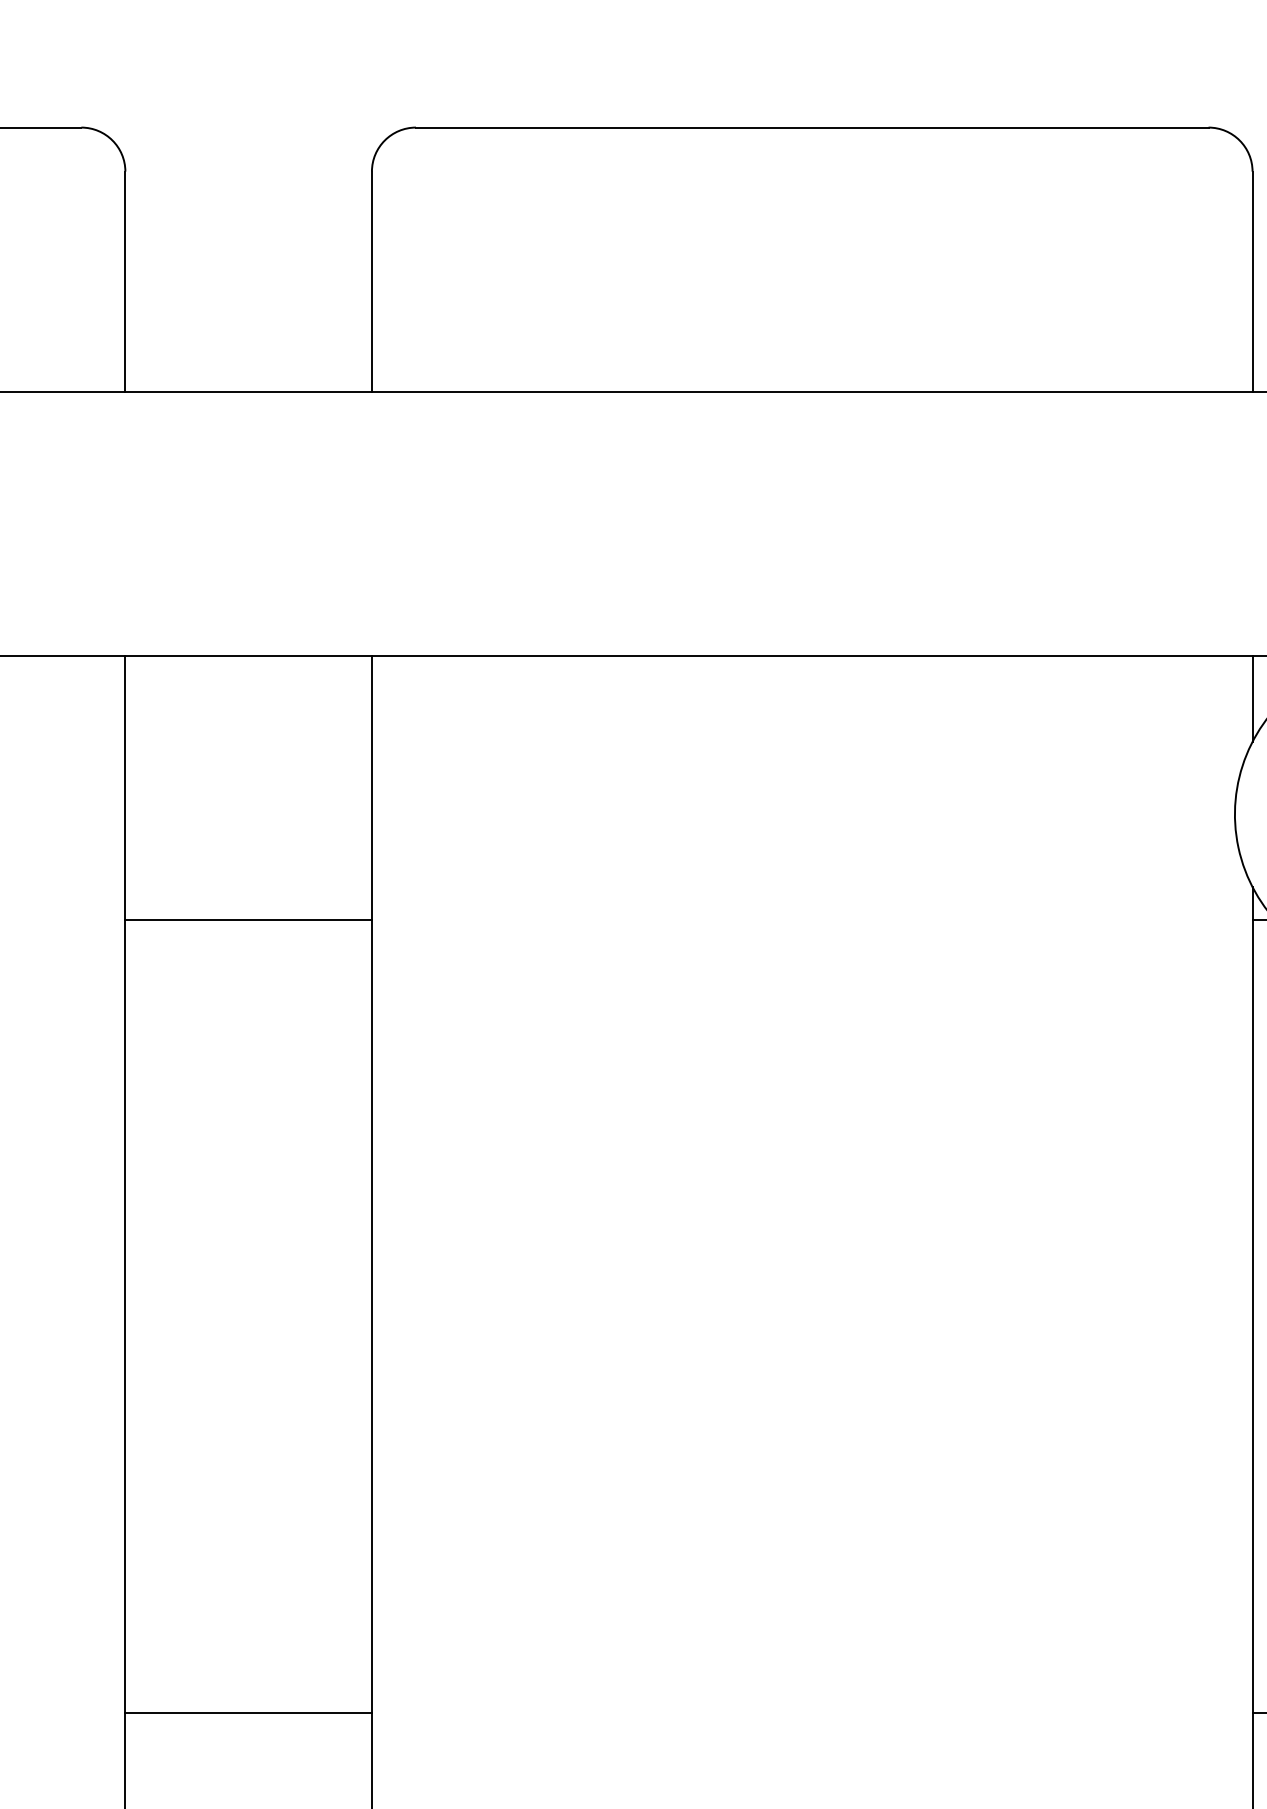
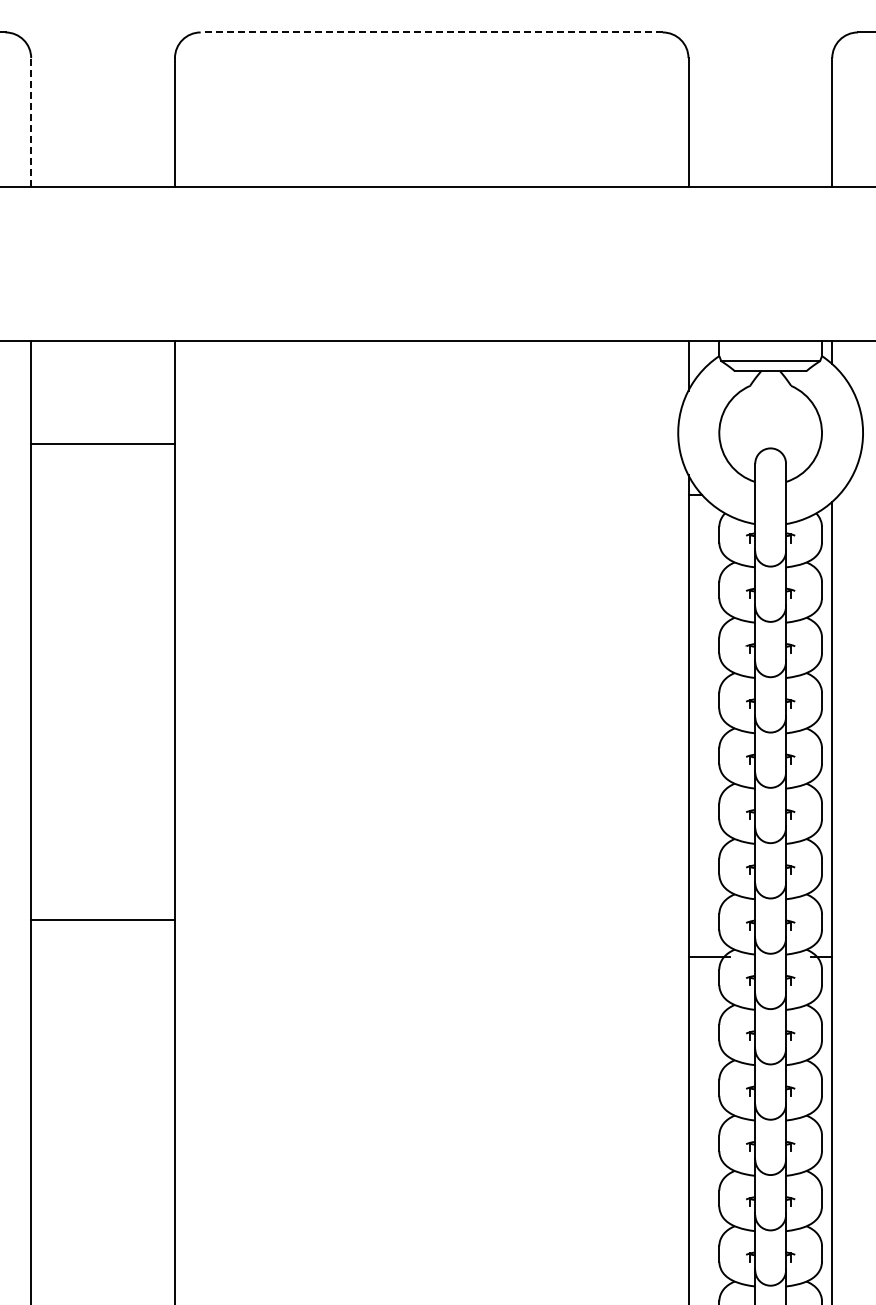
line: (811, 127) -> (431, 32), solid -> dashed
line: (125, 280) -> (31, 121), solid -> dashed
line: (247, 919) -> (102, 443), moved
line: (247, 1712) -> (102, 919), moved

